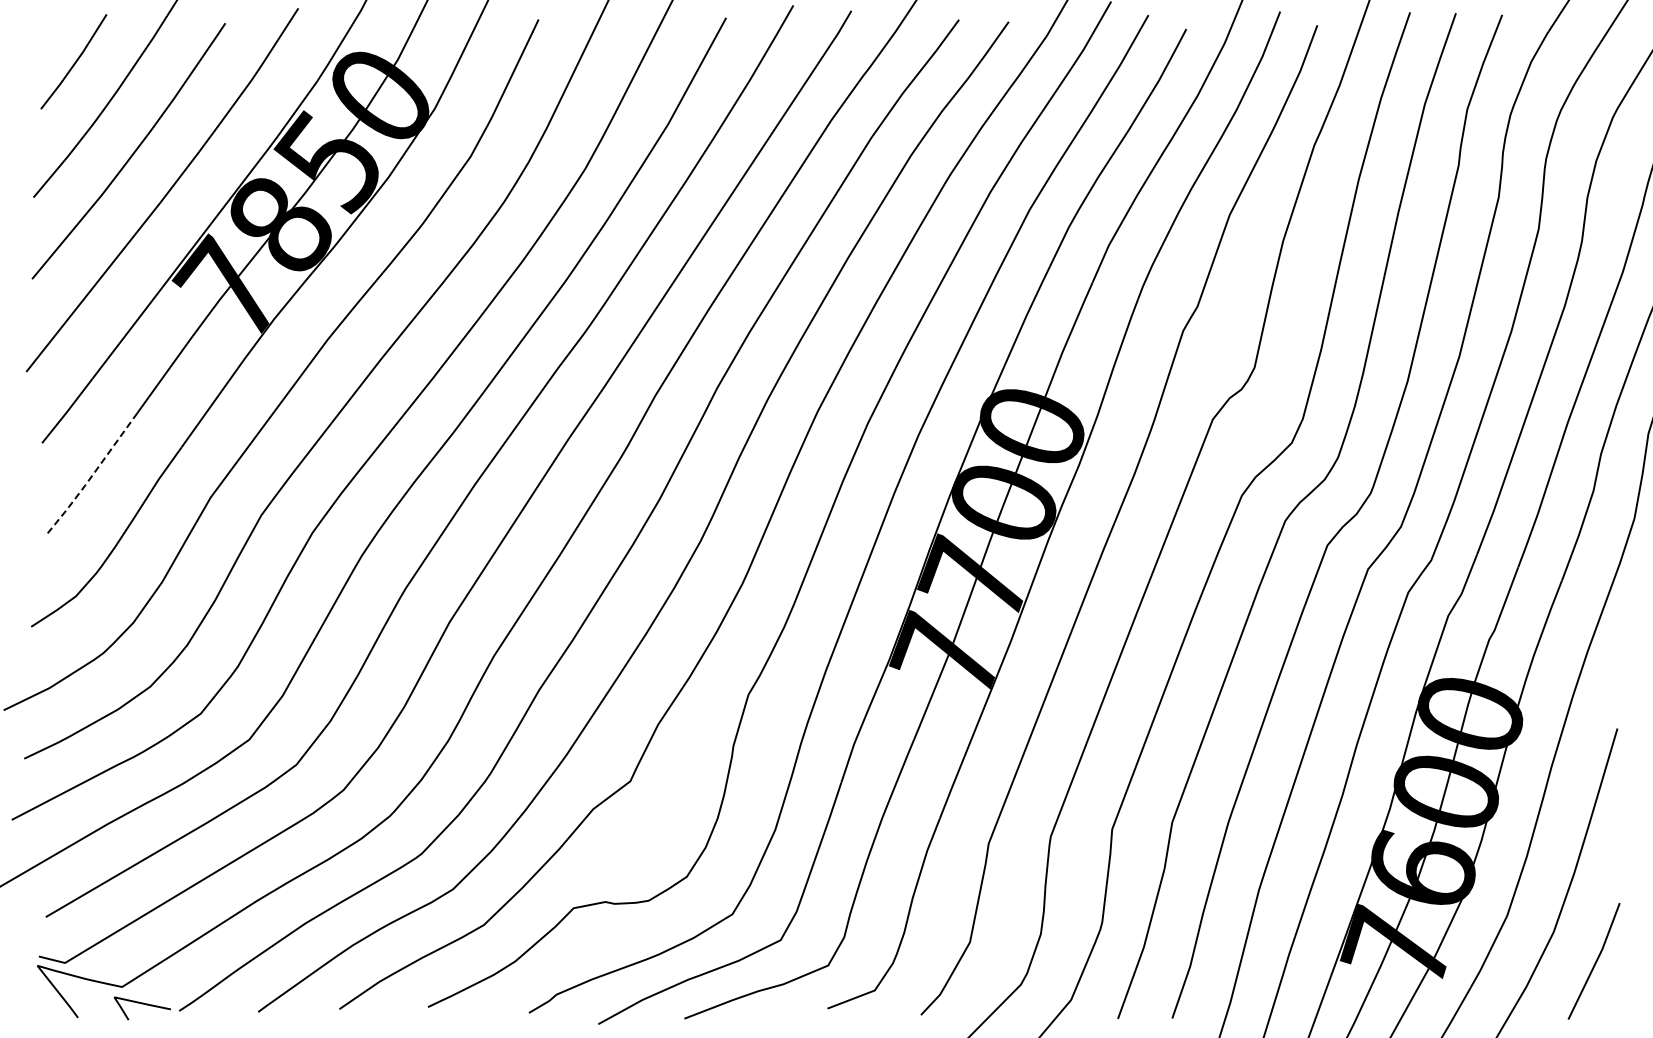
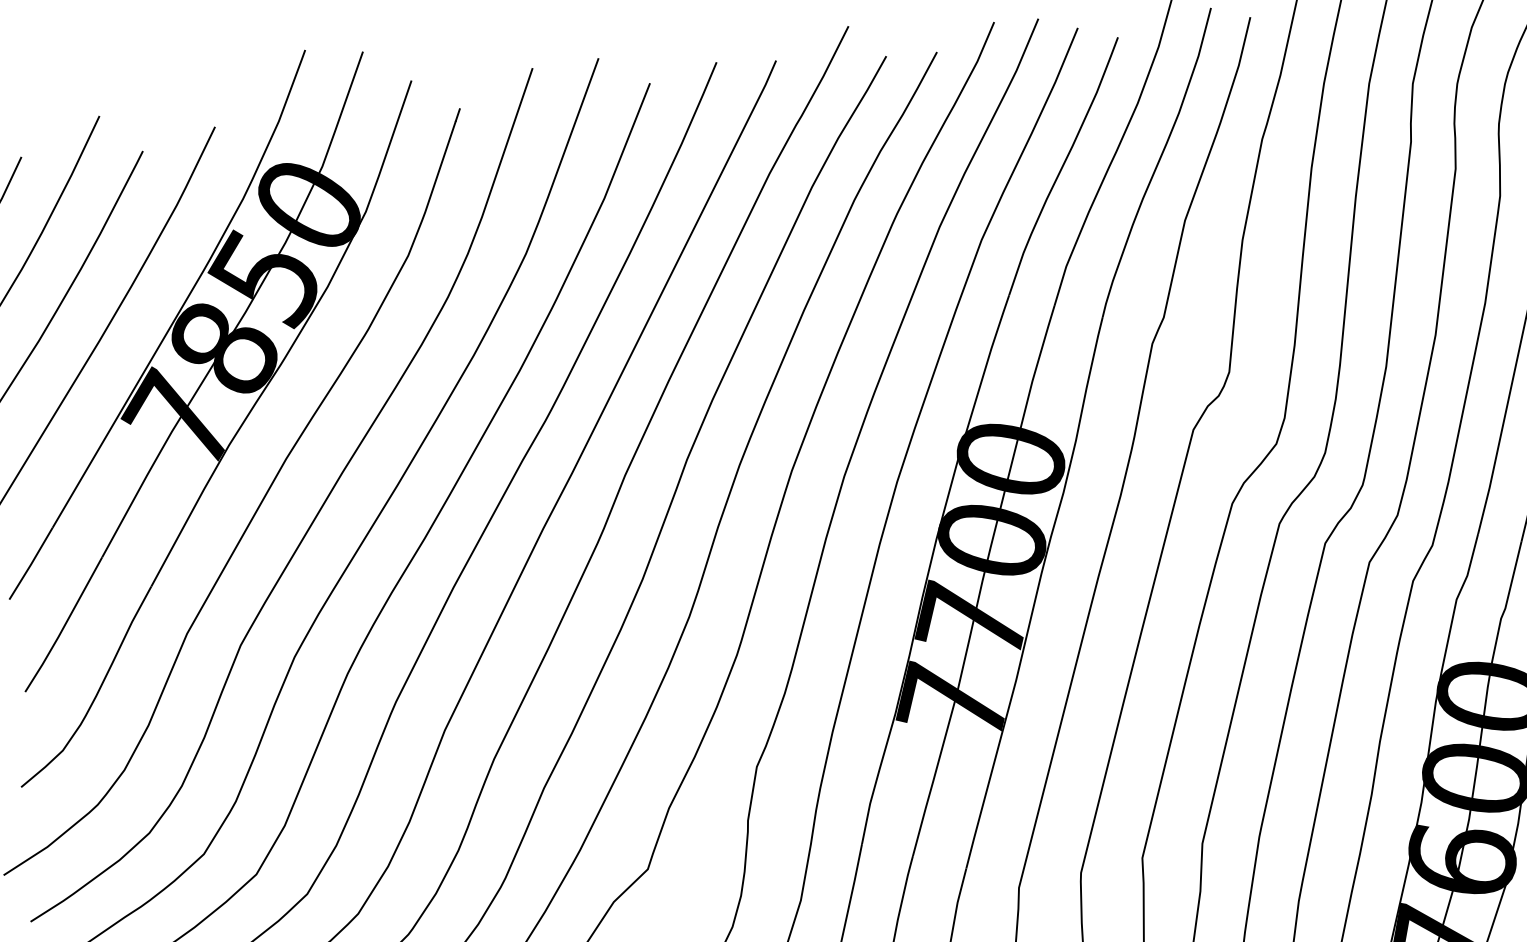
line: (92, 475) -> (64, 626), dashed -> solid

